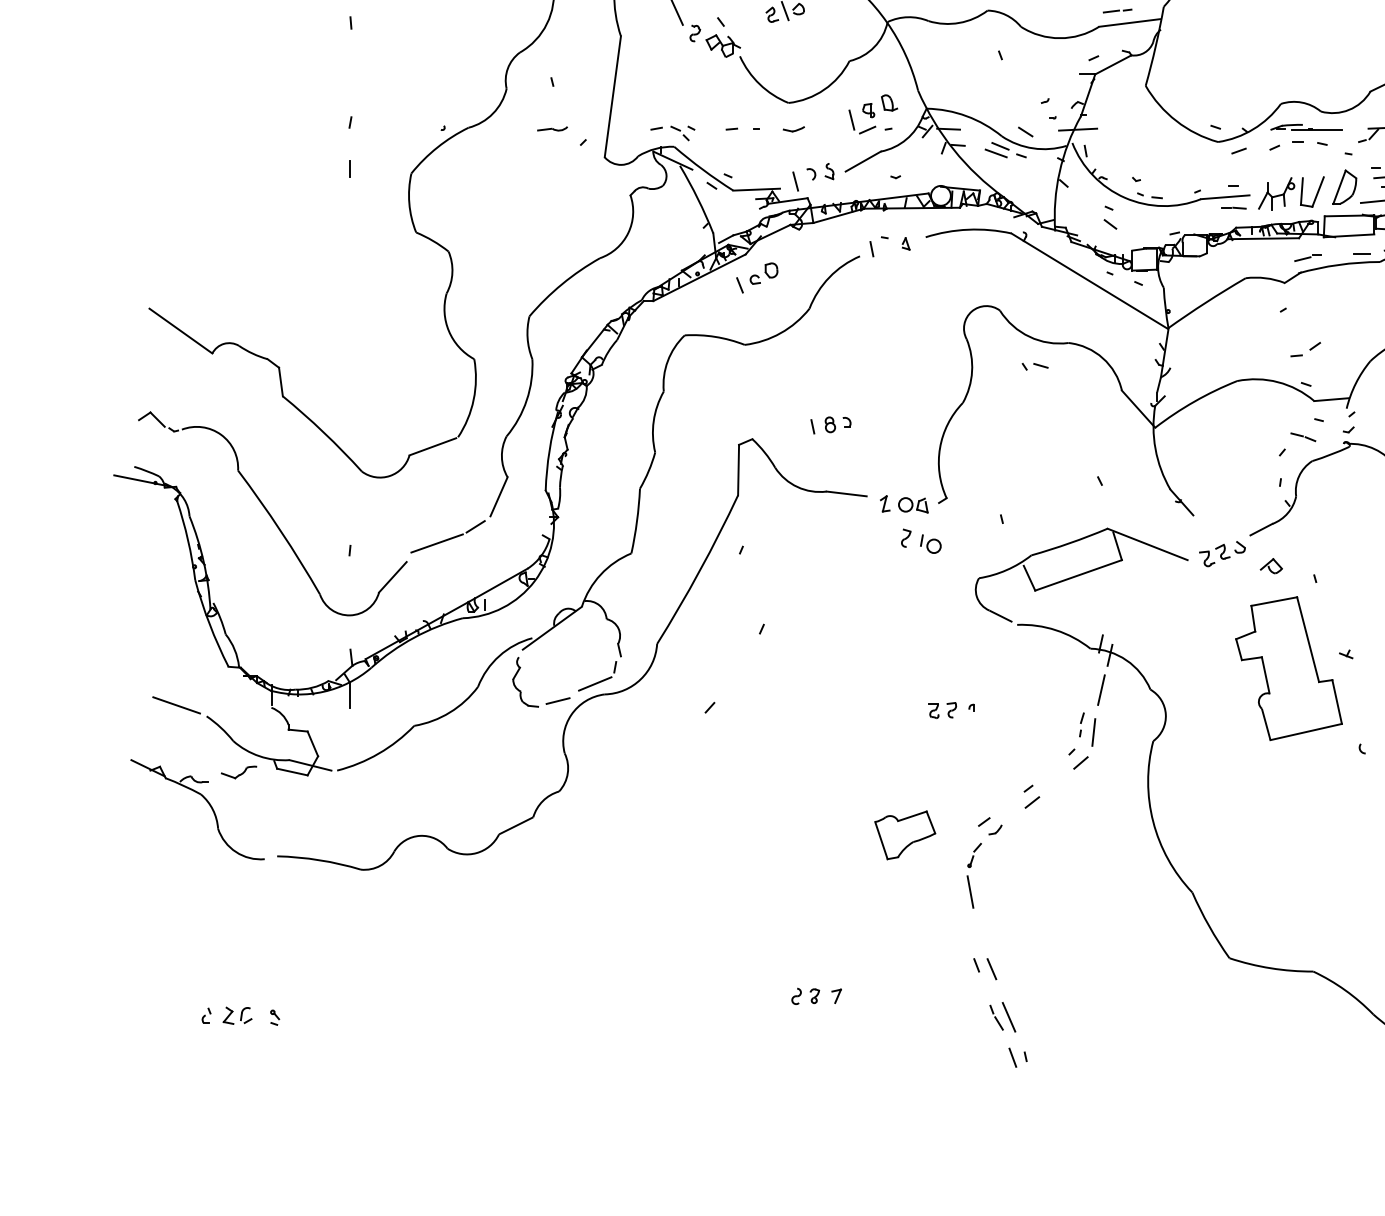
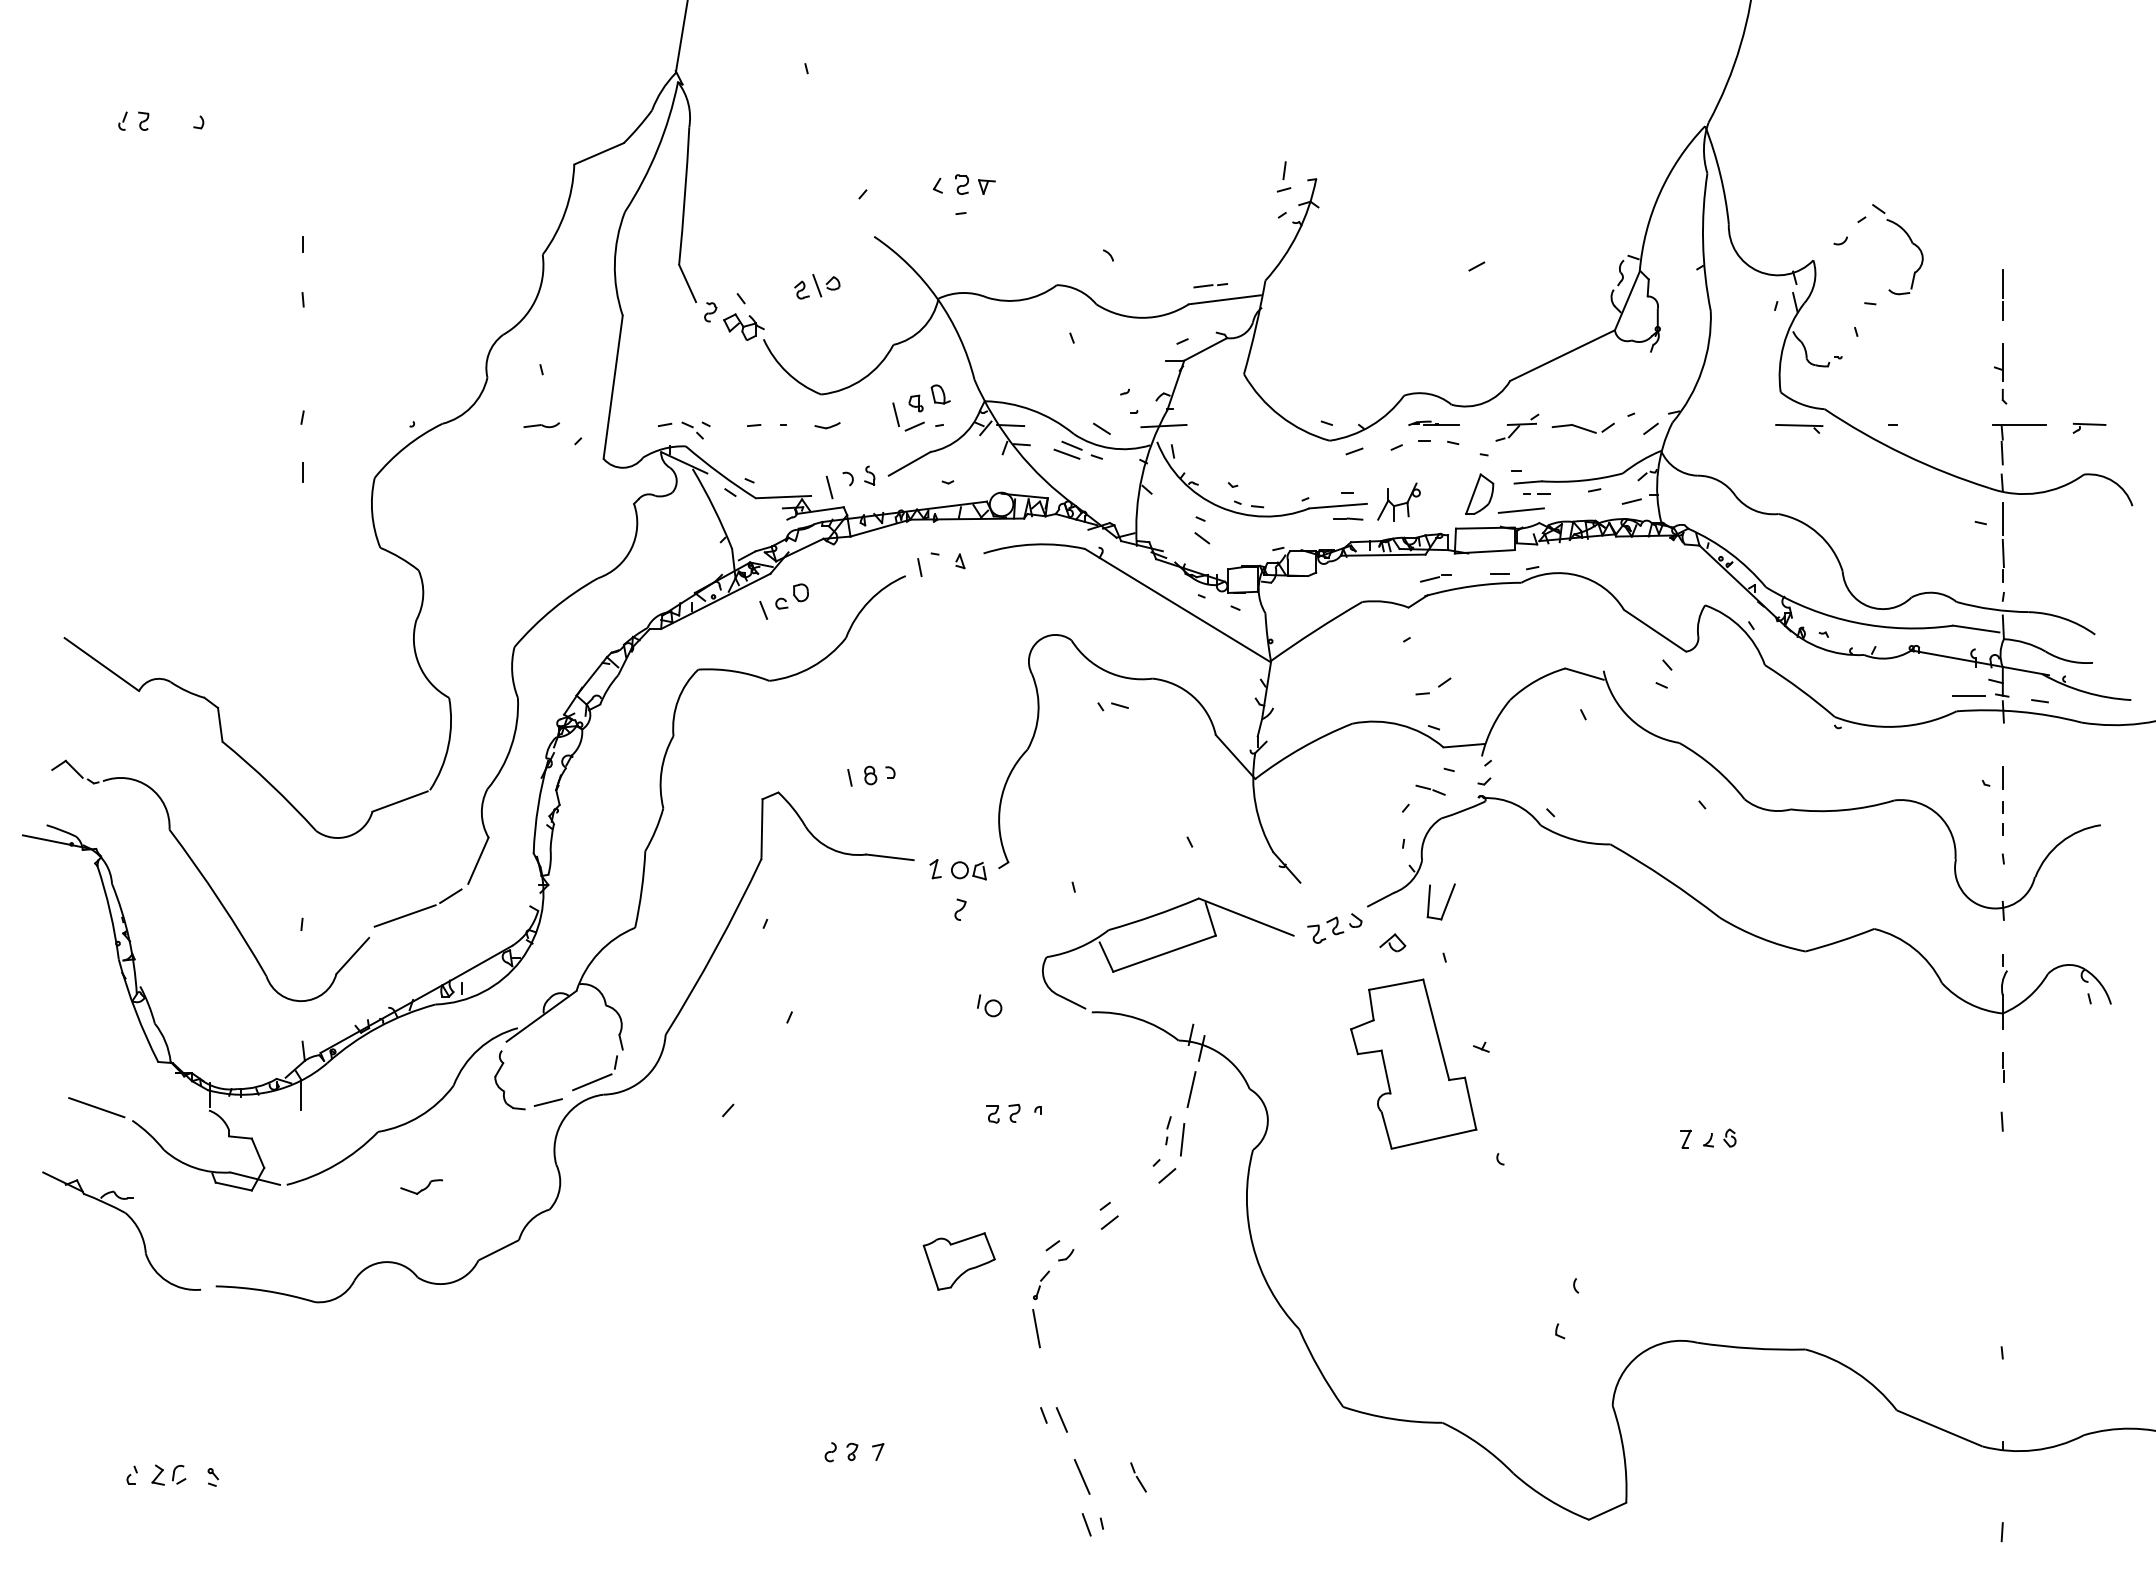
part: (1305, 127) -> (1433, 423), size x0.6
part: (1316, 192) -> (1446, 902), moved
part: (930, 543) -> (989, 1005), moved
part: (238, 771) -> (421, 1186), moved
part: (996, 1017) -> (1138, 1477), moved

